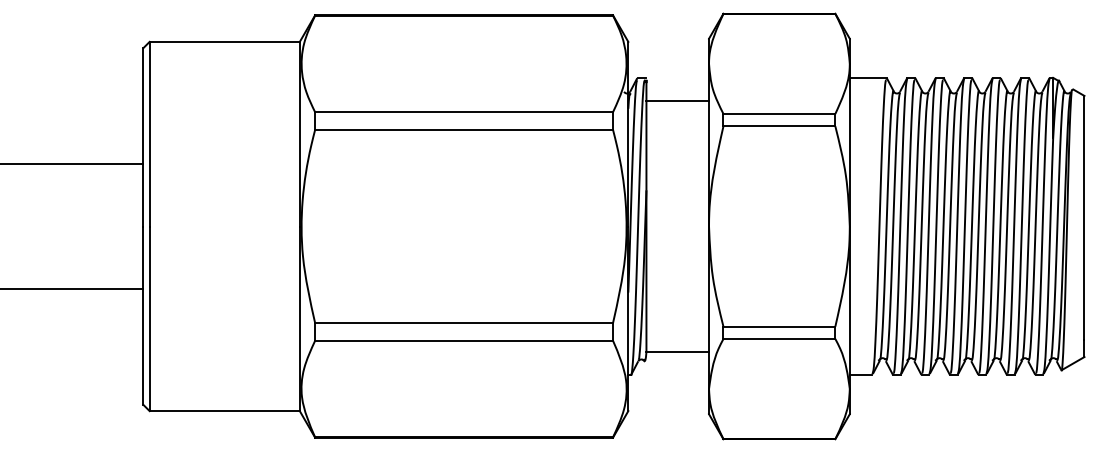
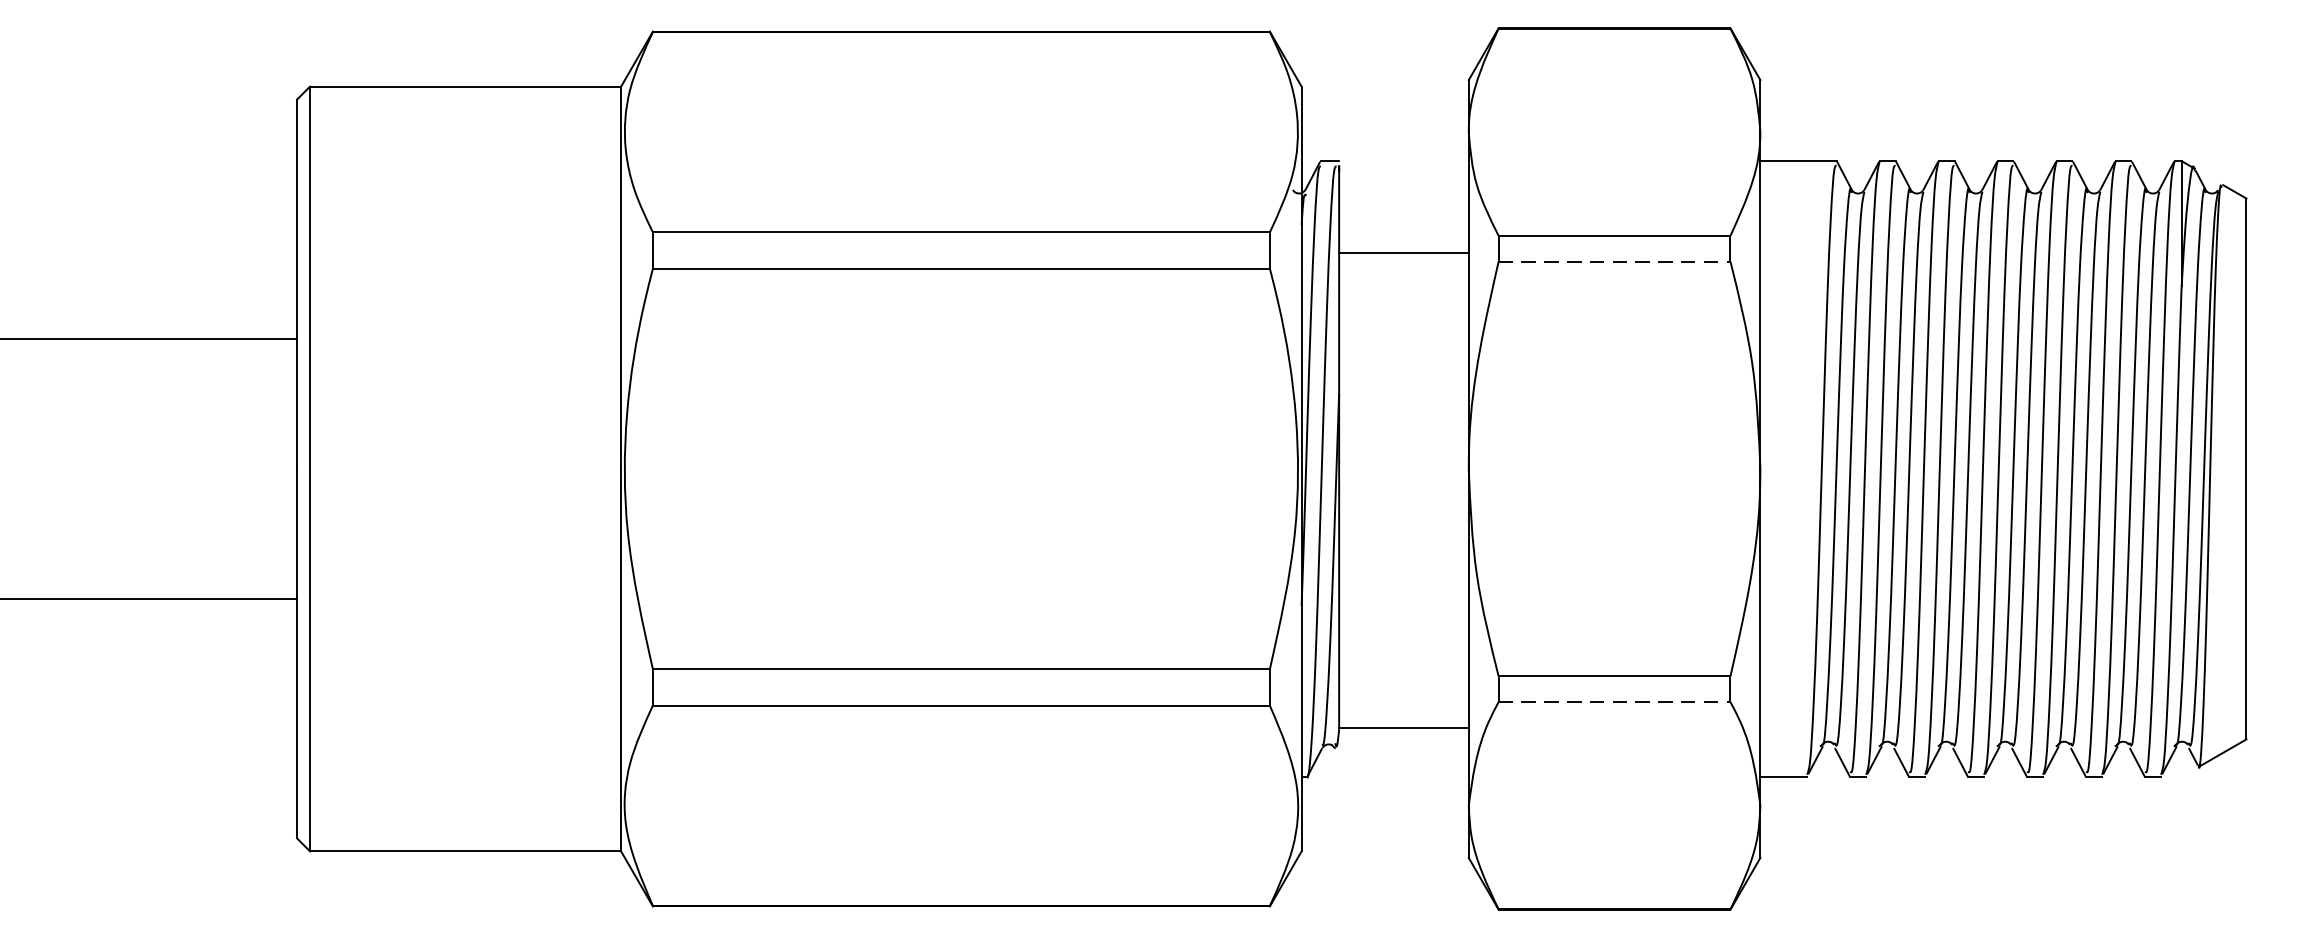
line: (677, 101) -> (1403, 253), moved
line: (779, 126) -> (1614, 261), solid -> dashed
line: (779, 339) -> (1614, 703), solid -> dashed

